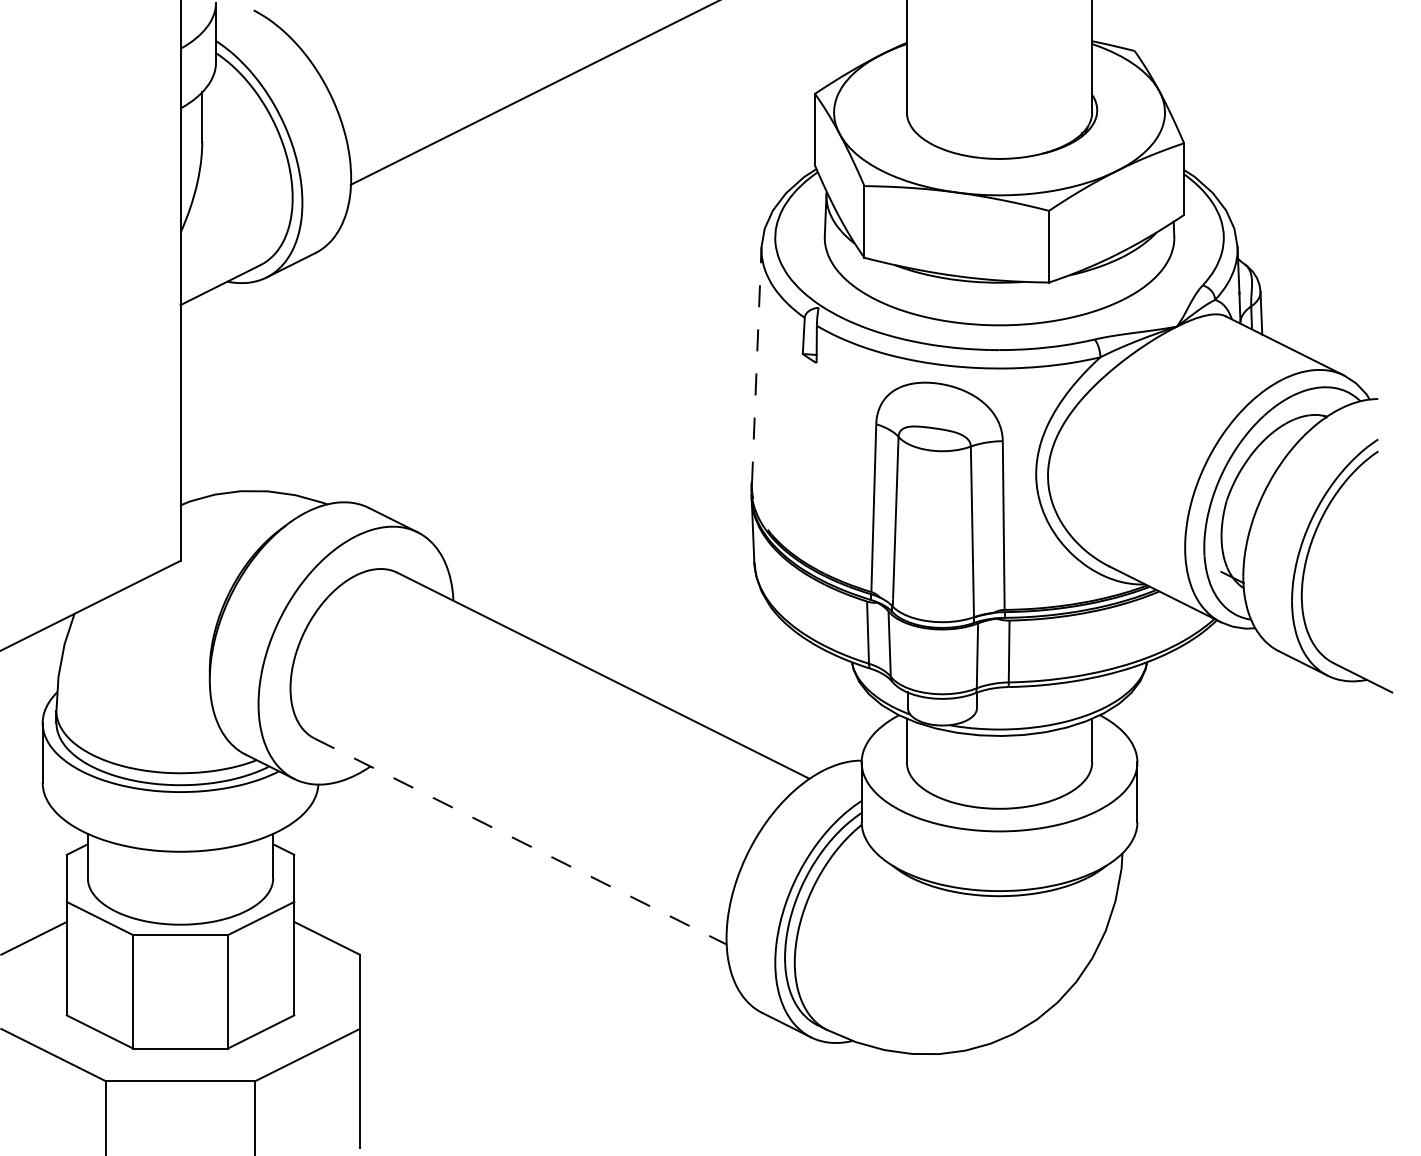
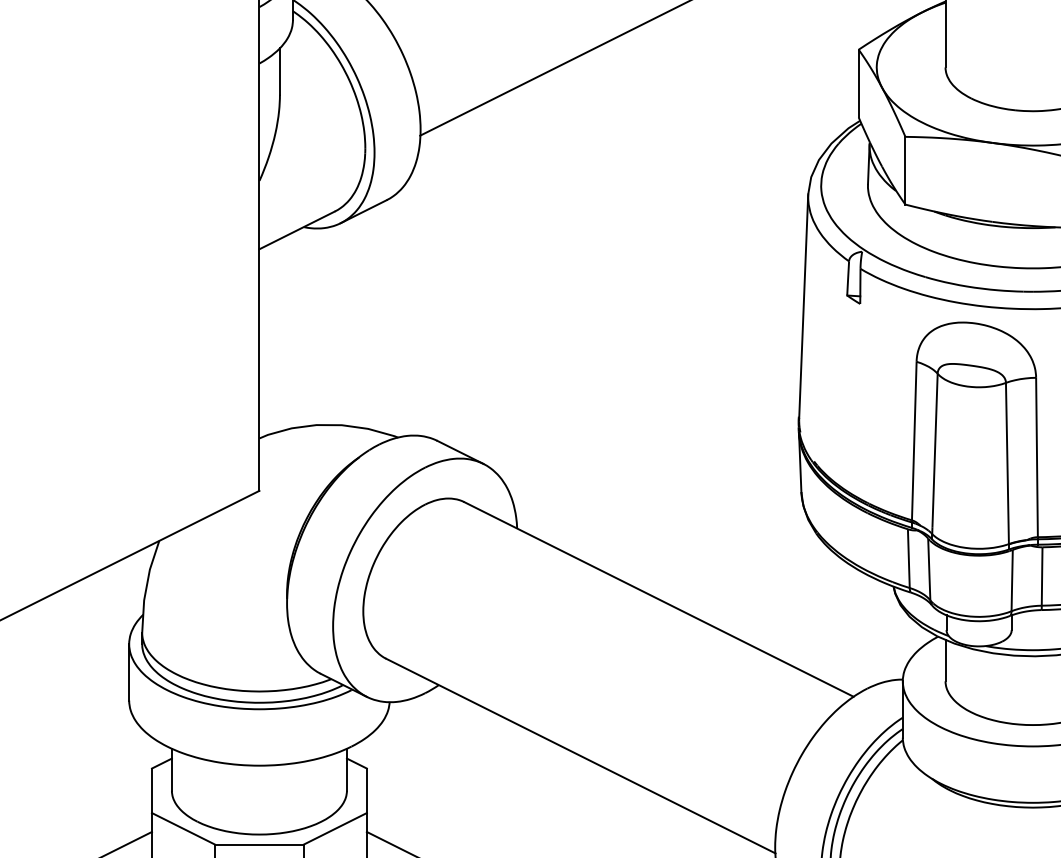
line: (756, 364) -> (803, 305), dashed -> solid
line: (520, 841) -> (580, 755), dashed -> solid

